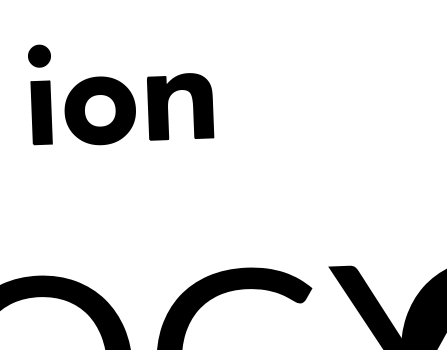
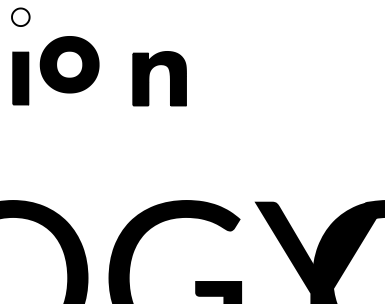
fill: (39, 56) -> (20, 17), removed
part: (168, 106) -> (149, 78), moved
part: (41, 112) -> (20, 78), moved

